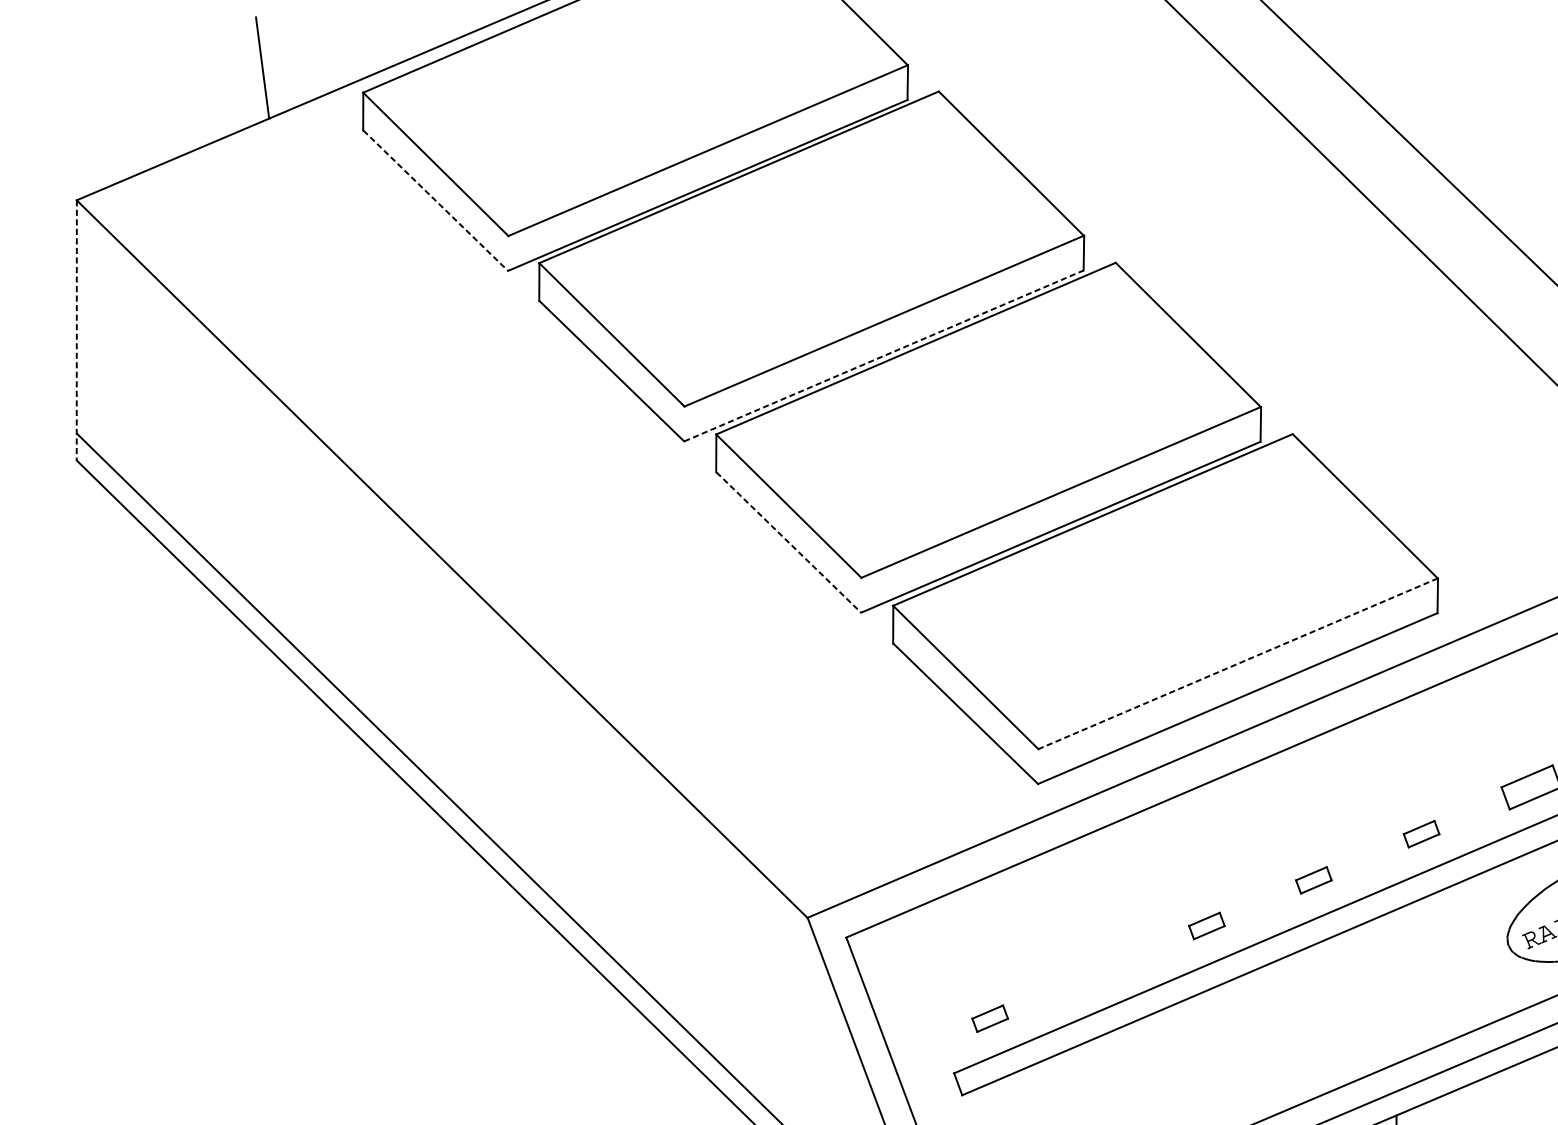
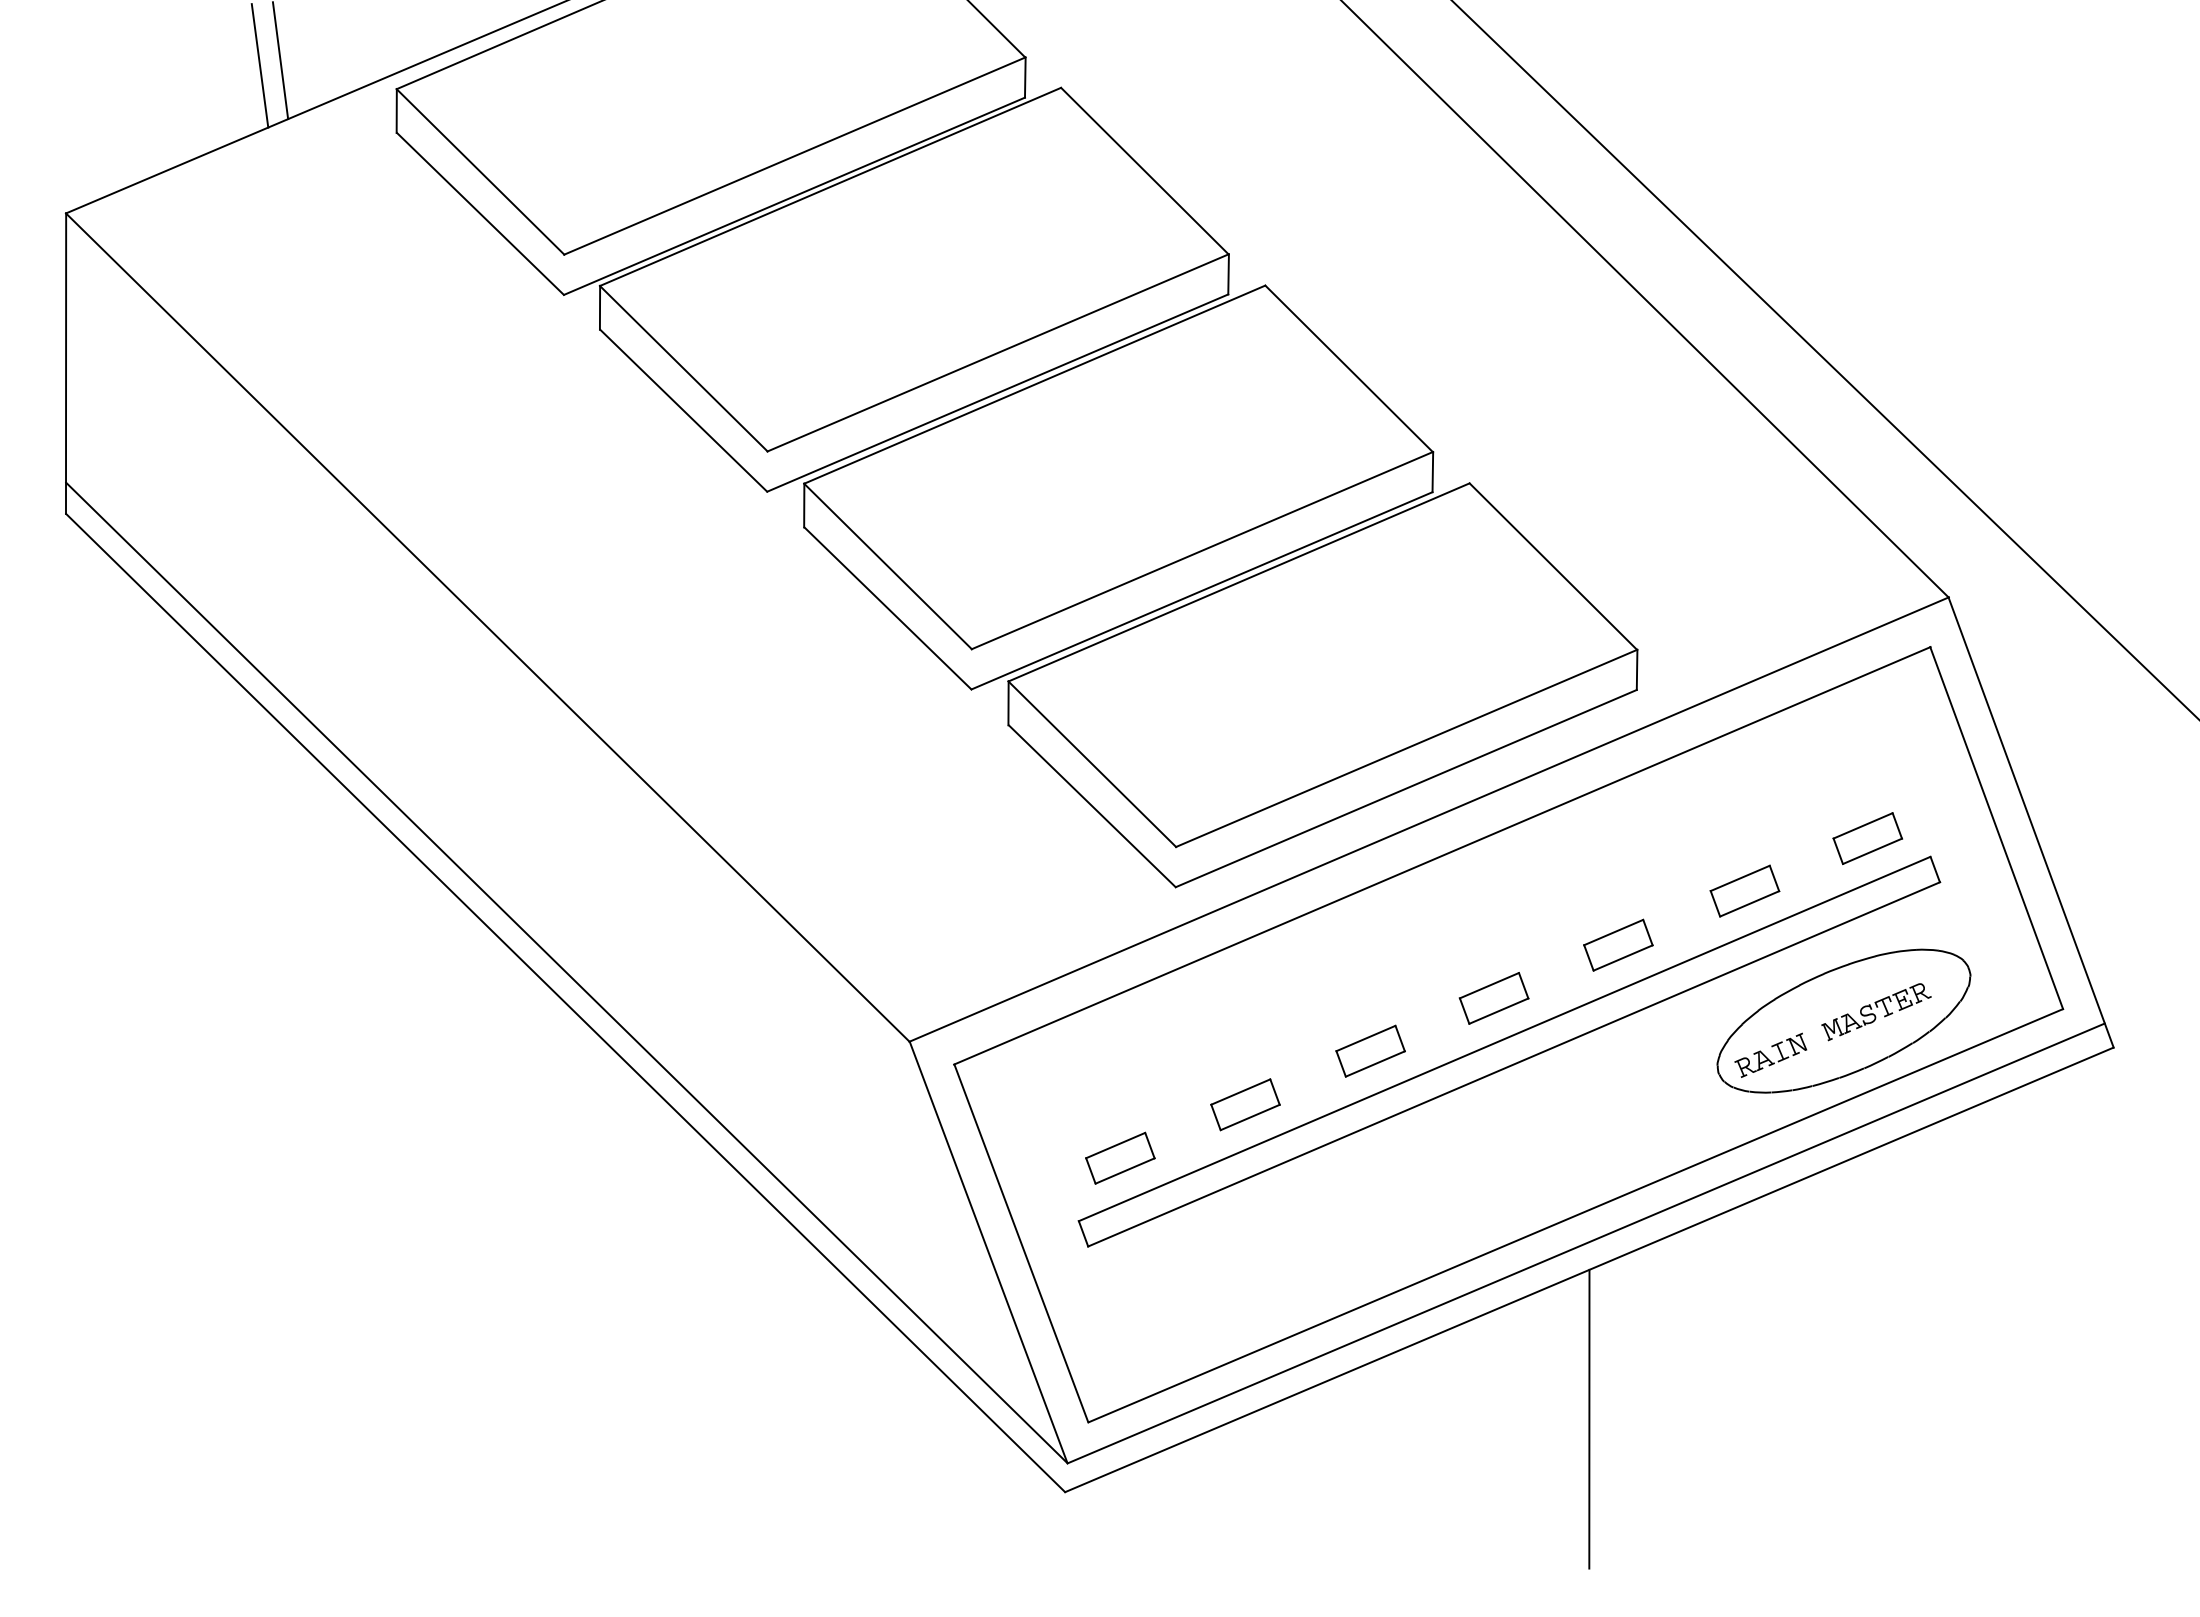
line: (244, 72) -> (259, 65), added
line: (435, 201) -> (480, 214), dashed -> solid
line: (77, 331) -> (66, 364), dashed -> solid
line: (883, 356) -> (997, 393), dashed -> solid
line: (789, 542) -> (888, 608), dashed -> solid
line: (1238, 663) -> (1406, 748), dashed -> solid
part: (1421, 833) -> (1618, 944), size x1.67
part: (1313, 880) -> (1493, 998), size x1.67
part: (1206, 925) -> (1370, 1050), size x1.67
part: (1098, 972) -> (1245, 1104), added
part: (990, 1018) -> (1120, 1157), size x1.67

